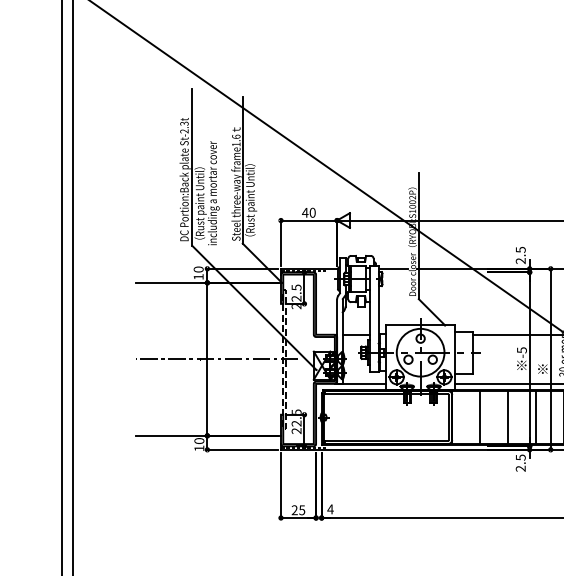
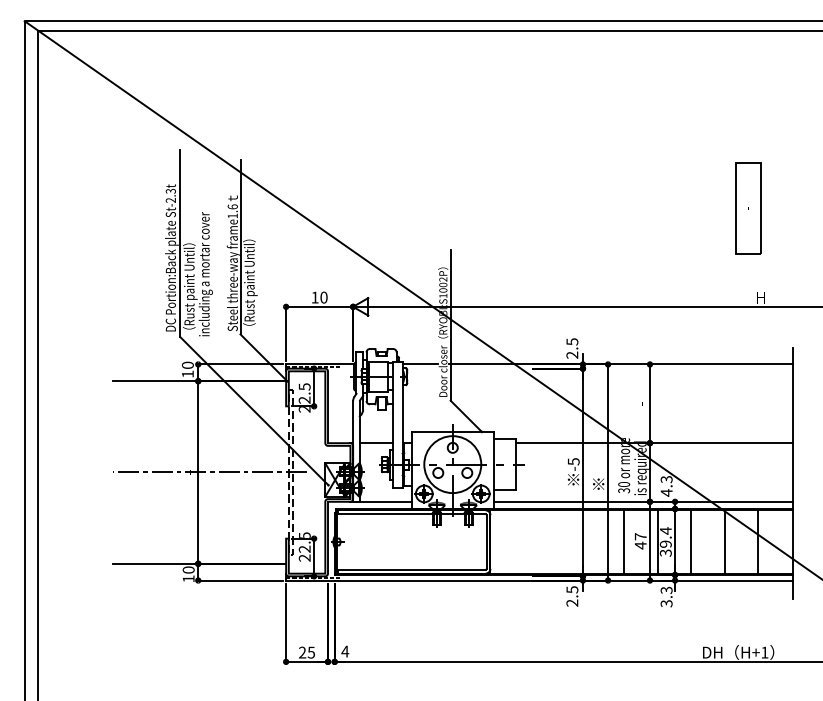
text: (305, 212) -> (315, 297), 40 -> 10
line: (479, 417) -> (523, 541), removed
line: (508, 417) -> (557, 541), removed
line: (536, 417) -> (590, 541), removed

